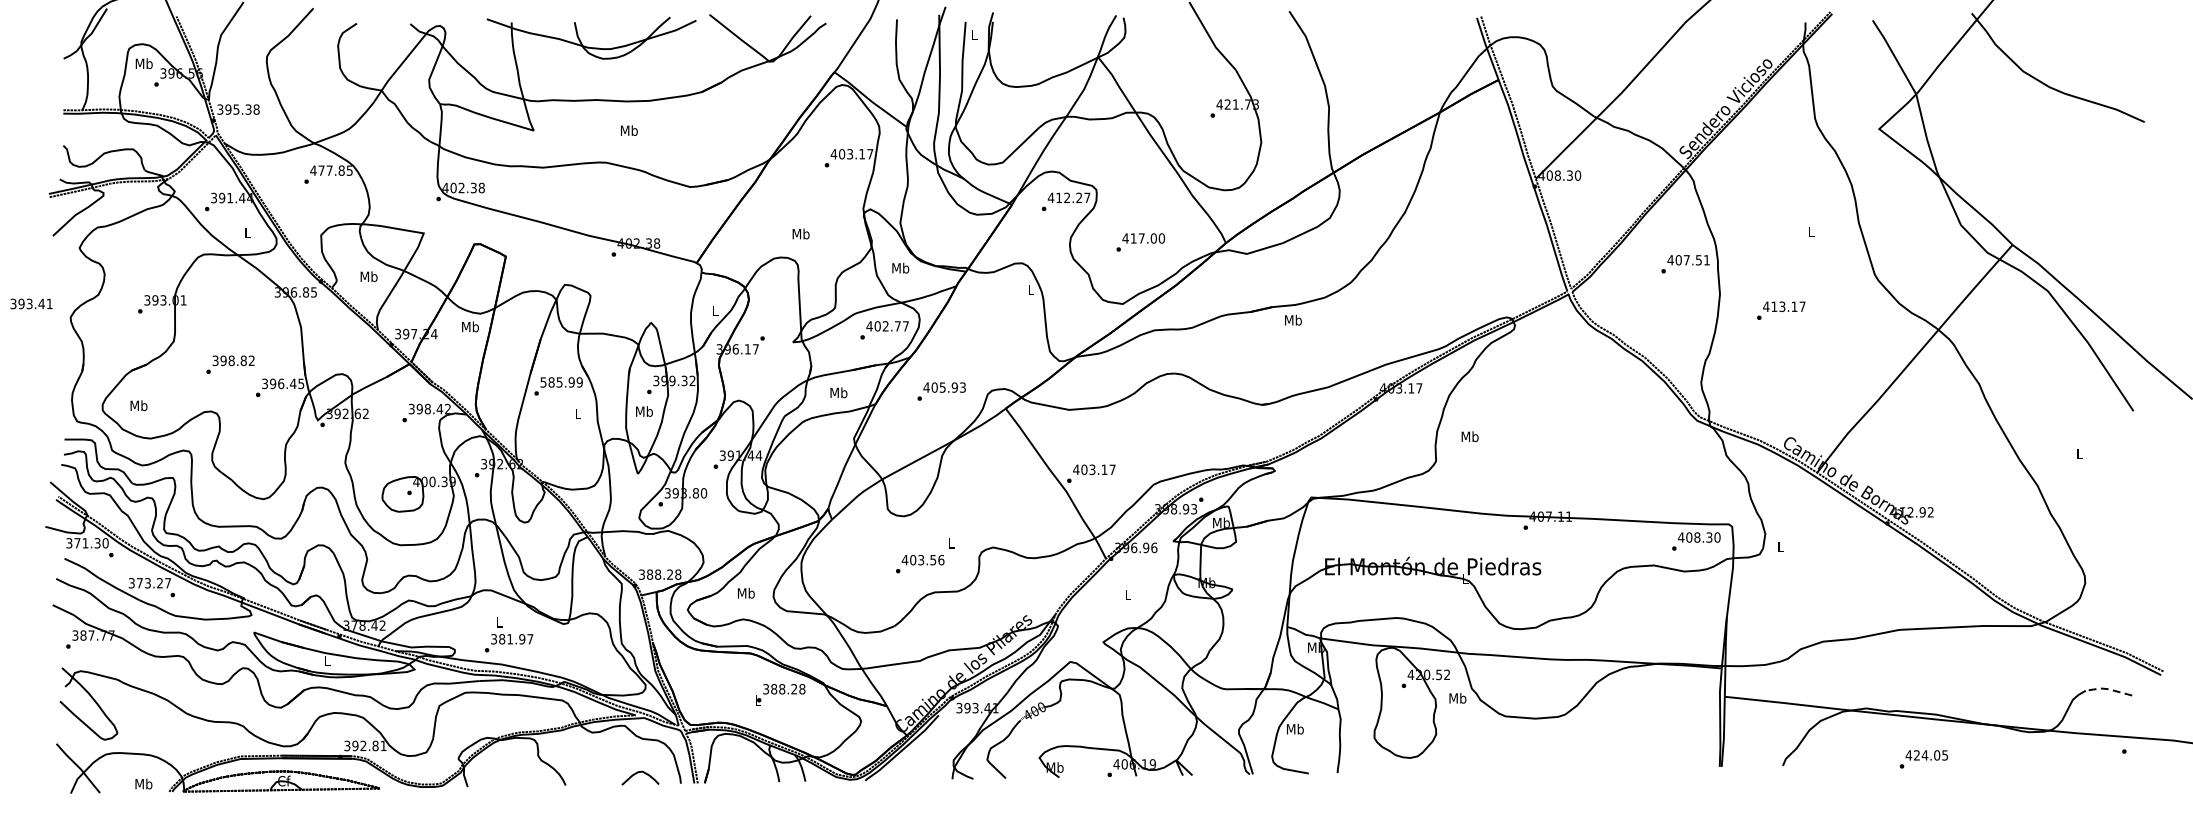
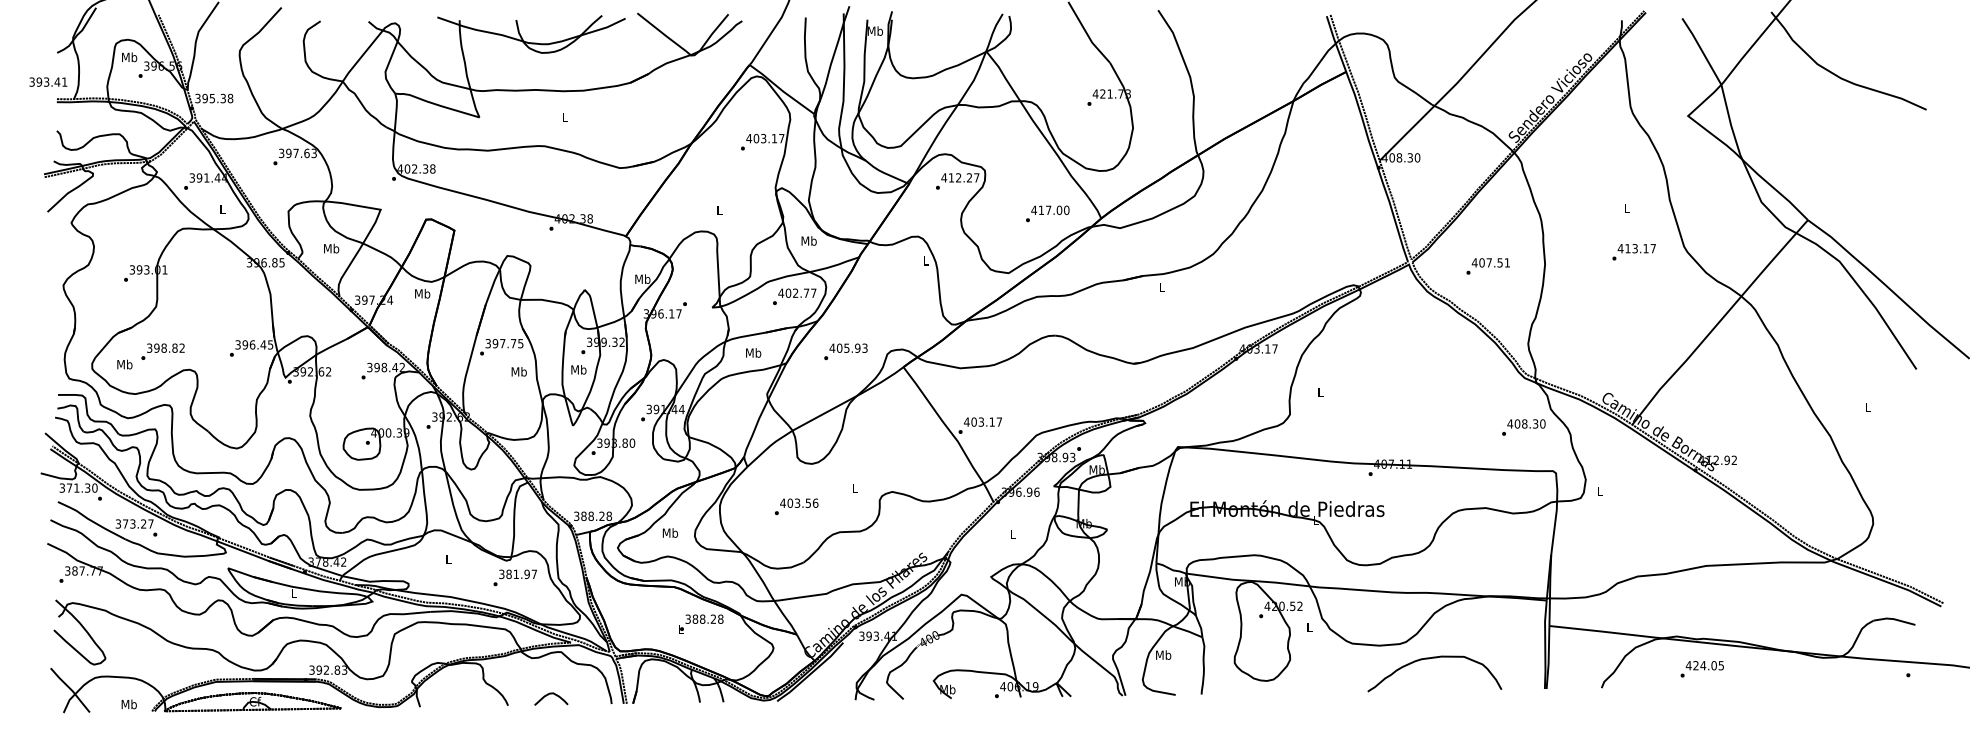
text: (974, 33) -> (875, 30), L -> Mb
text: (628, 130) -> (564, 117), Mb -> L
text: (331, 170) -> (297, 153), 477.85 -> 397.63
text: (800, 234) -> (719, 210), Mb -> L
text: (1140, 242) -> (1047, 213), moved
text: (1684, 264) -> (1487, 266), moved
text: (31, 303) -> (48, 81), moved
text: (715, 309) -> (642, 278), L -> Mb
text: (1780, 311) -> (1633, 252), moved
text: (1292, 319) -> (1161, 287), Mb -> L
text: (229, 364) -> (162, 351), moved
text: (561, 382) -> (504, 343), 585.99 -> 397.75
text: (577, 413) -> (518, 371), L -> Mb
text: (1469, 436) -> (1320, 392), Mb -> L
text: (1695, 541) -> (1523, 427), moved
text: (920, 563) -> (796, 506), moved
text: (508, 642) -> (514, 577), moved
line: (2107, 689) -> (1893, 619), dashed -> solid
text: (1457, 698) -> (1309, 627), Mb -> L
curve: (1591, 734) -> (1429, 659), added
text: (383, 745) -> (344, 669), 392.81 -> 392.83
text: (1923, 759) -> (1701, 669), moved
curve: (640, 773) -> (551, 694), moved

